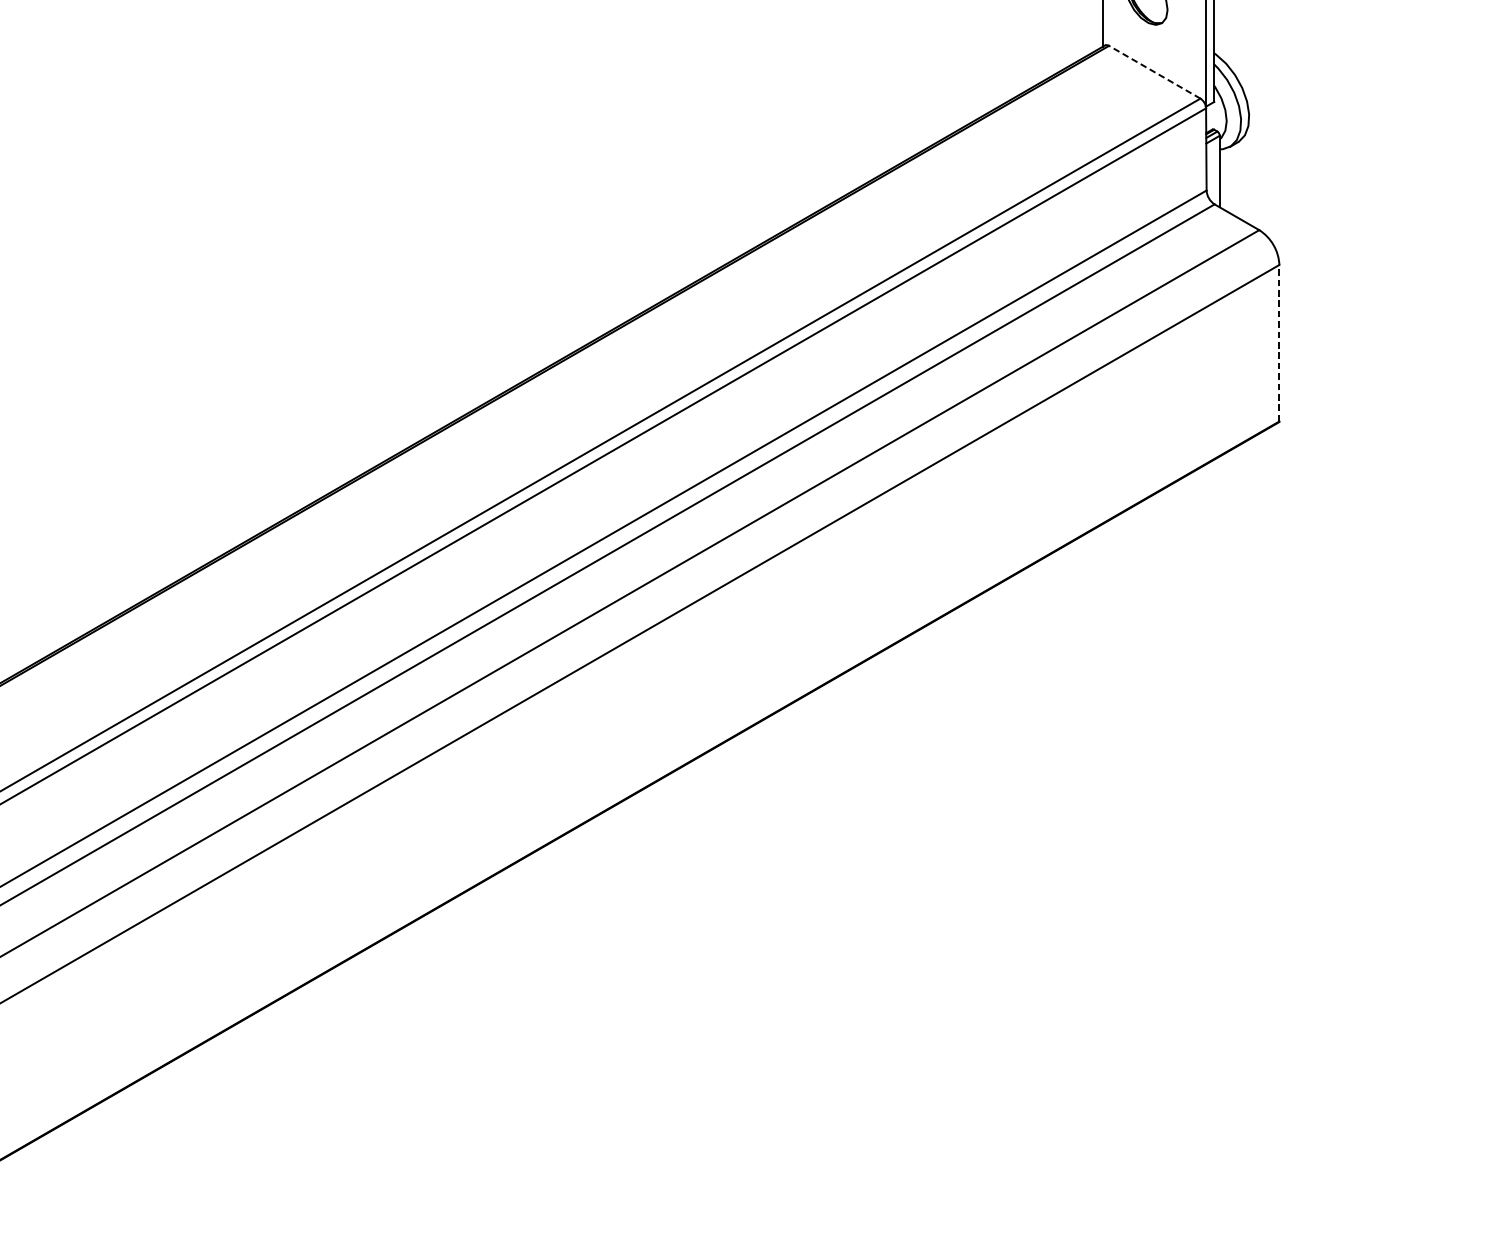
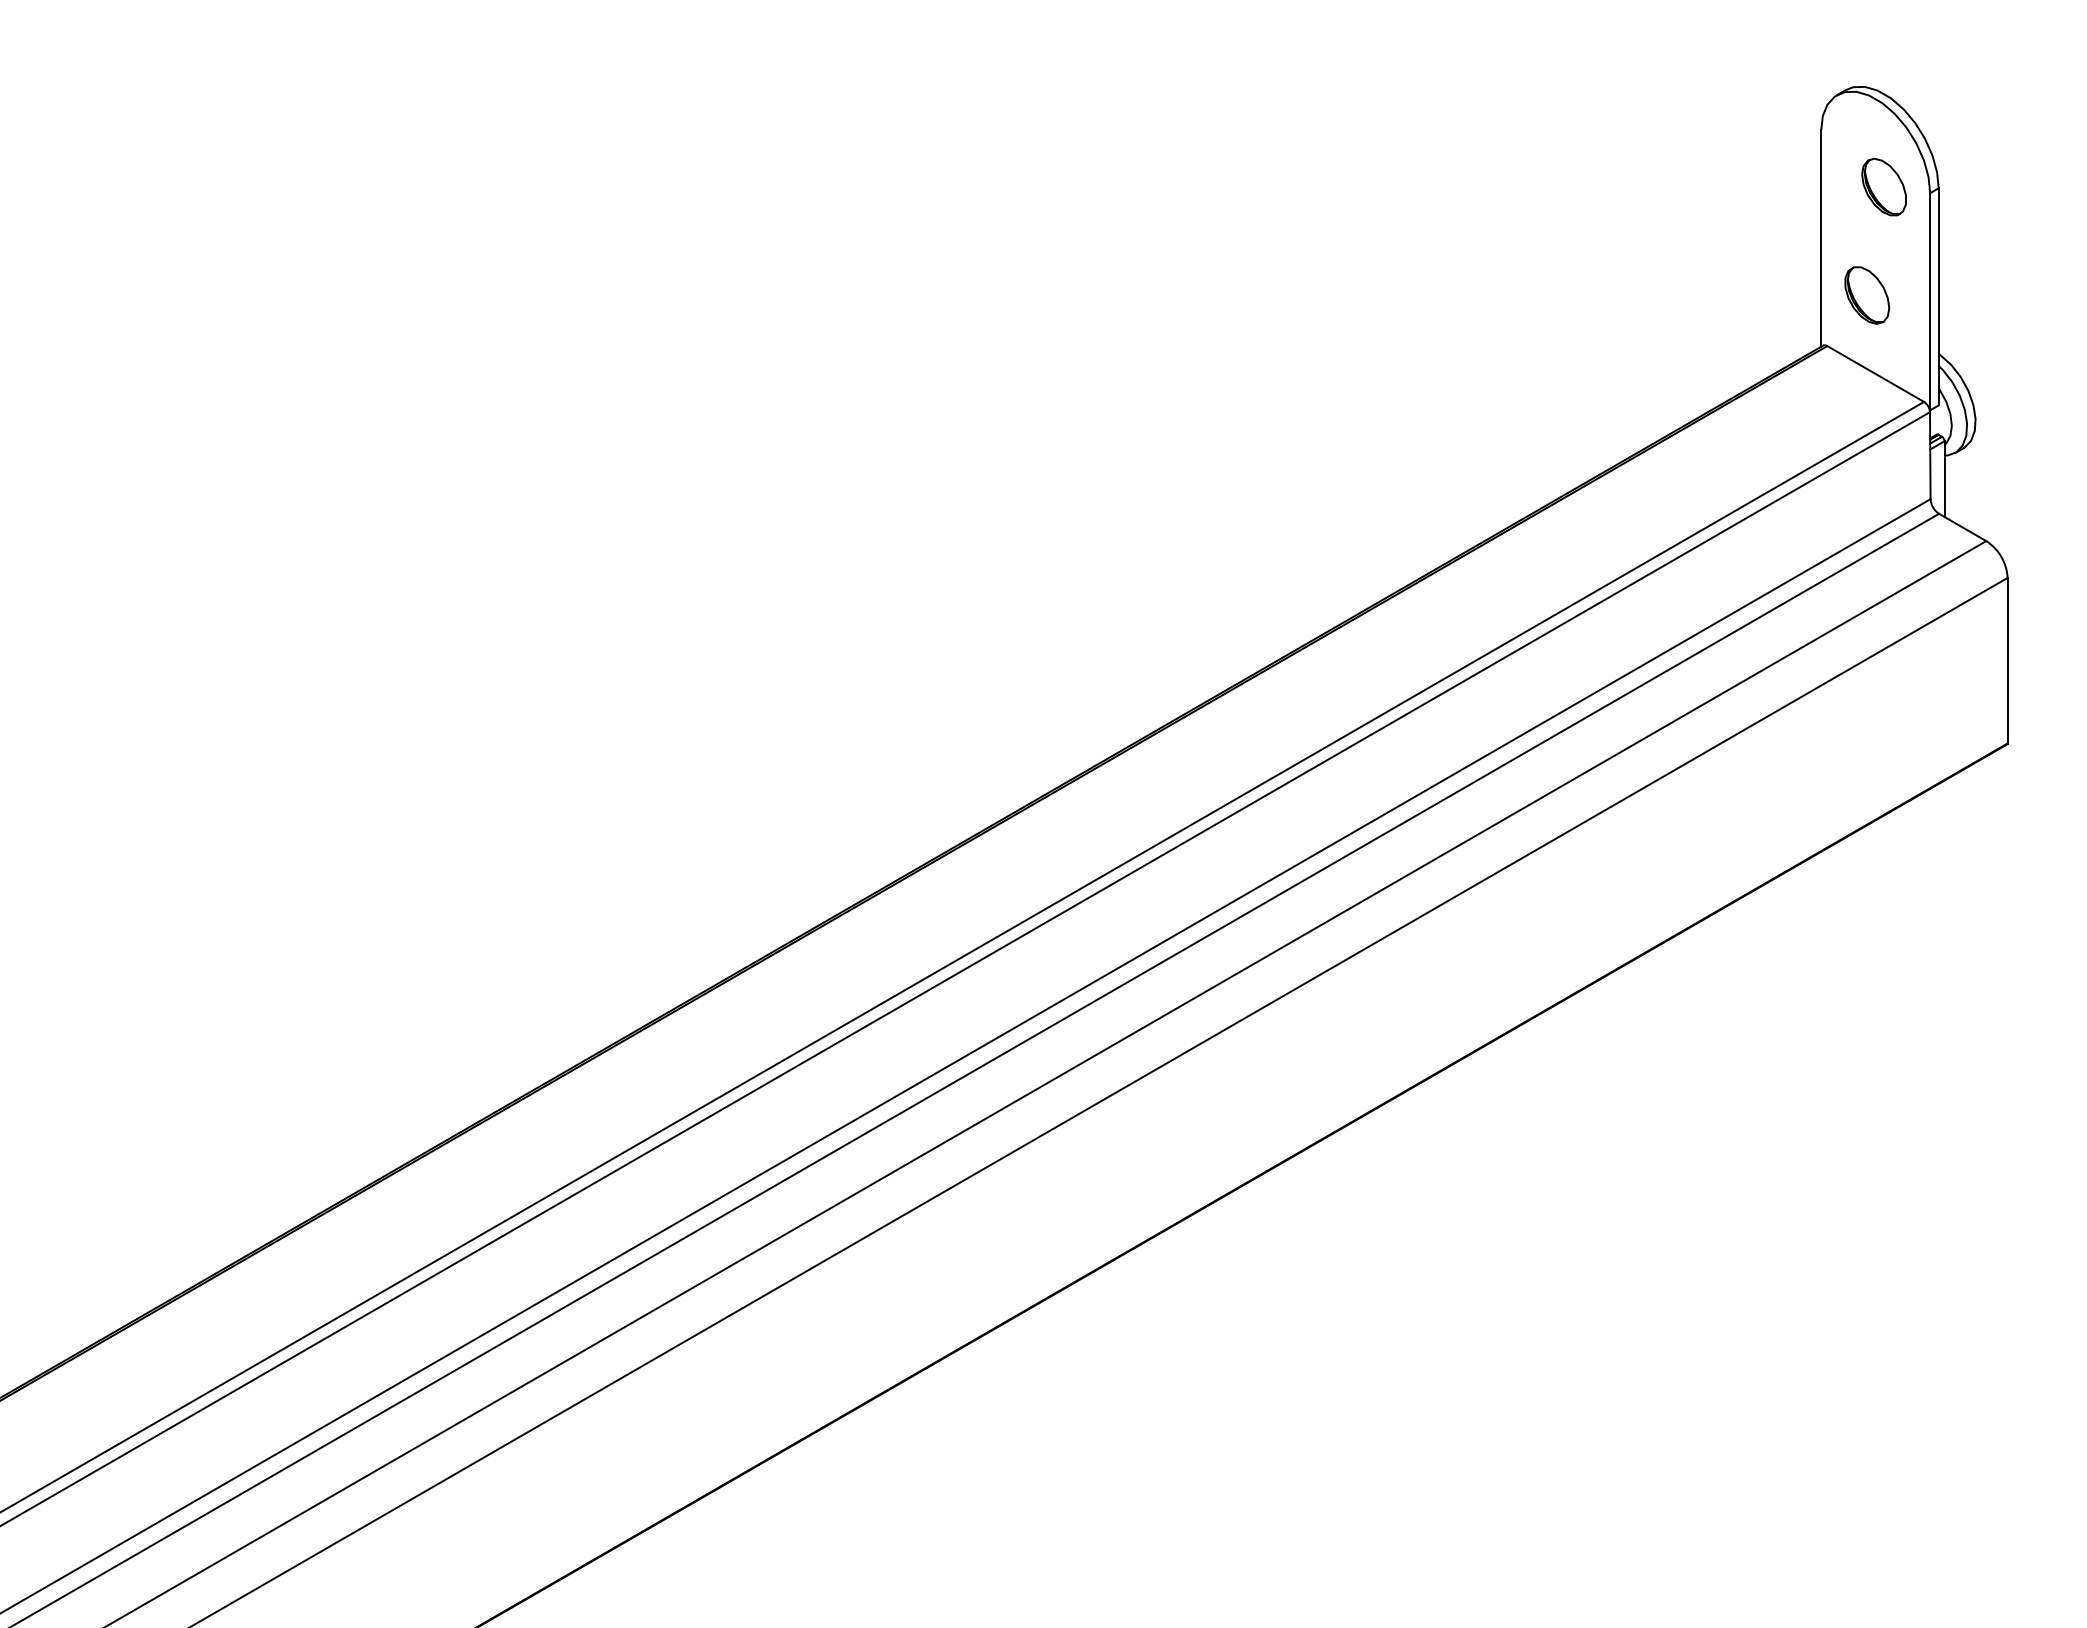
line: (1154, 72) -> (1875, 374), dashed -> solid
line: (1279, 342) -> (2007, 660), dashed -> solid

